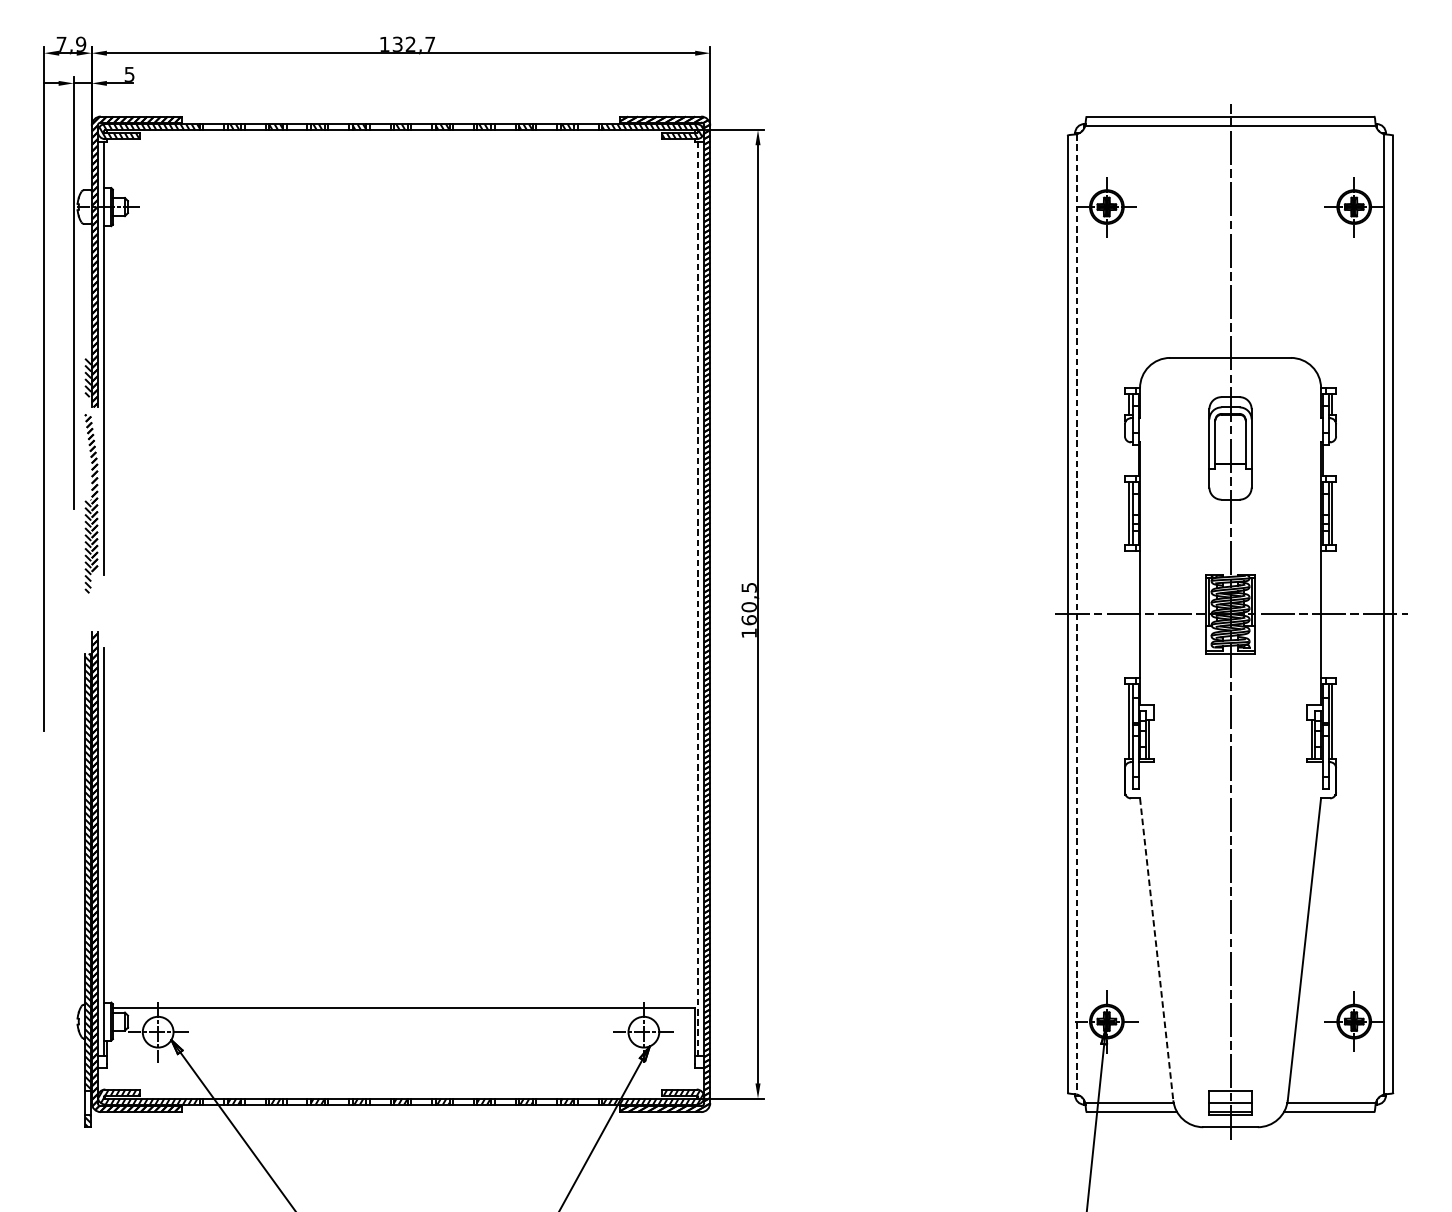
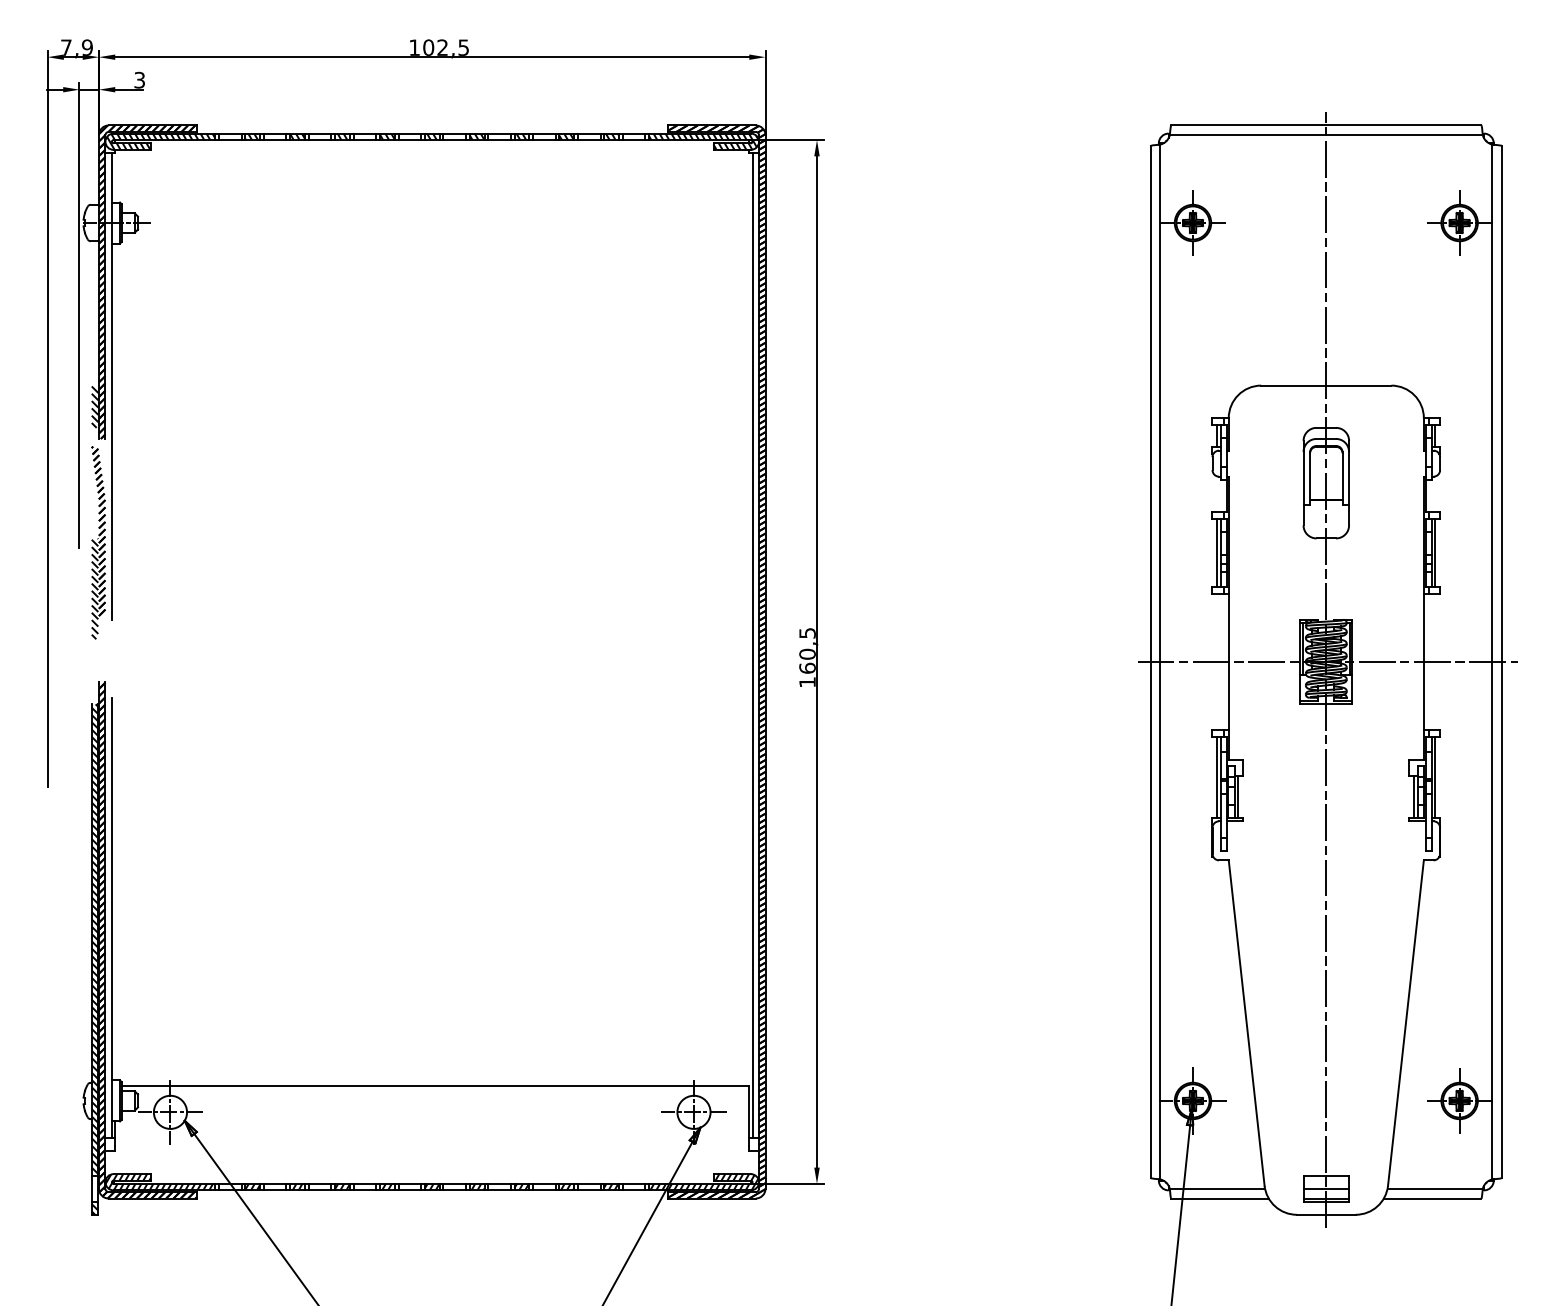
text: (413, 44) -> (445, 47), 132,7 -> 102,5
text: (129, 73) -> (139, 79), 5 -> 3
line: (698, 599) -> (752, 645), dashed -> solid
line: (1076, 614) -> (1160, 662), dashed -> solid
line: (1156, 949) -> (1246, 1023), dashed -> solid

